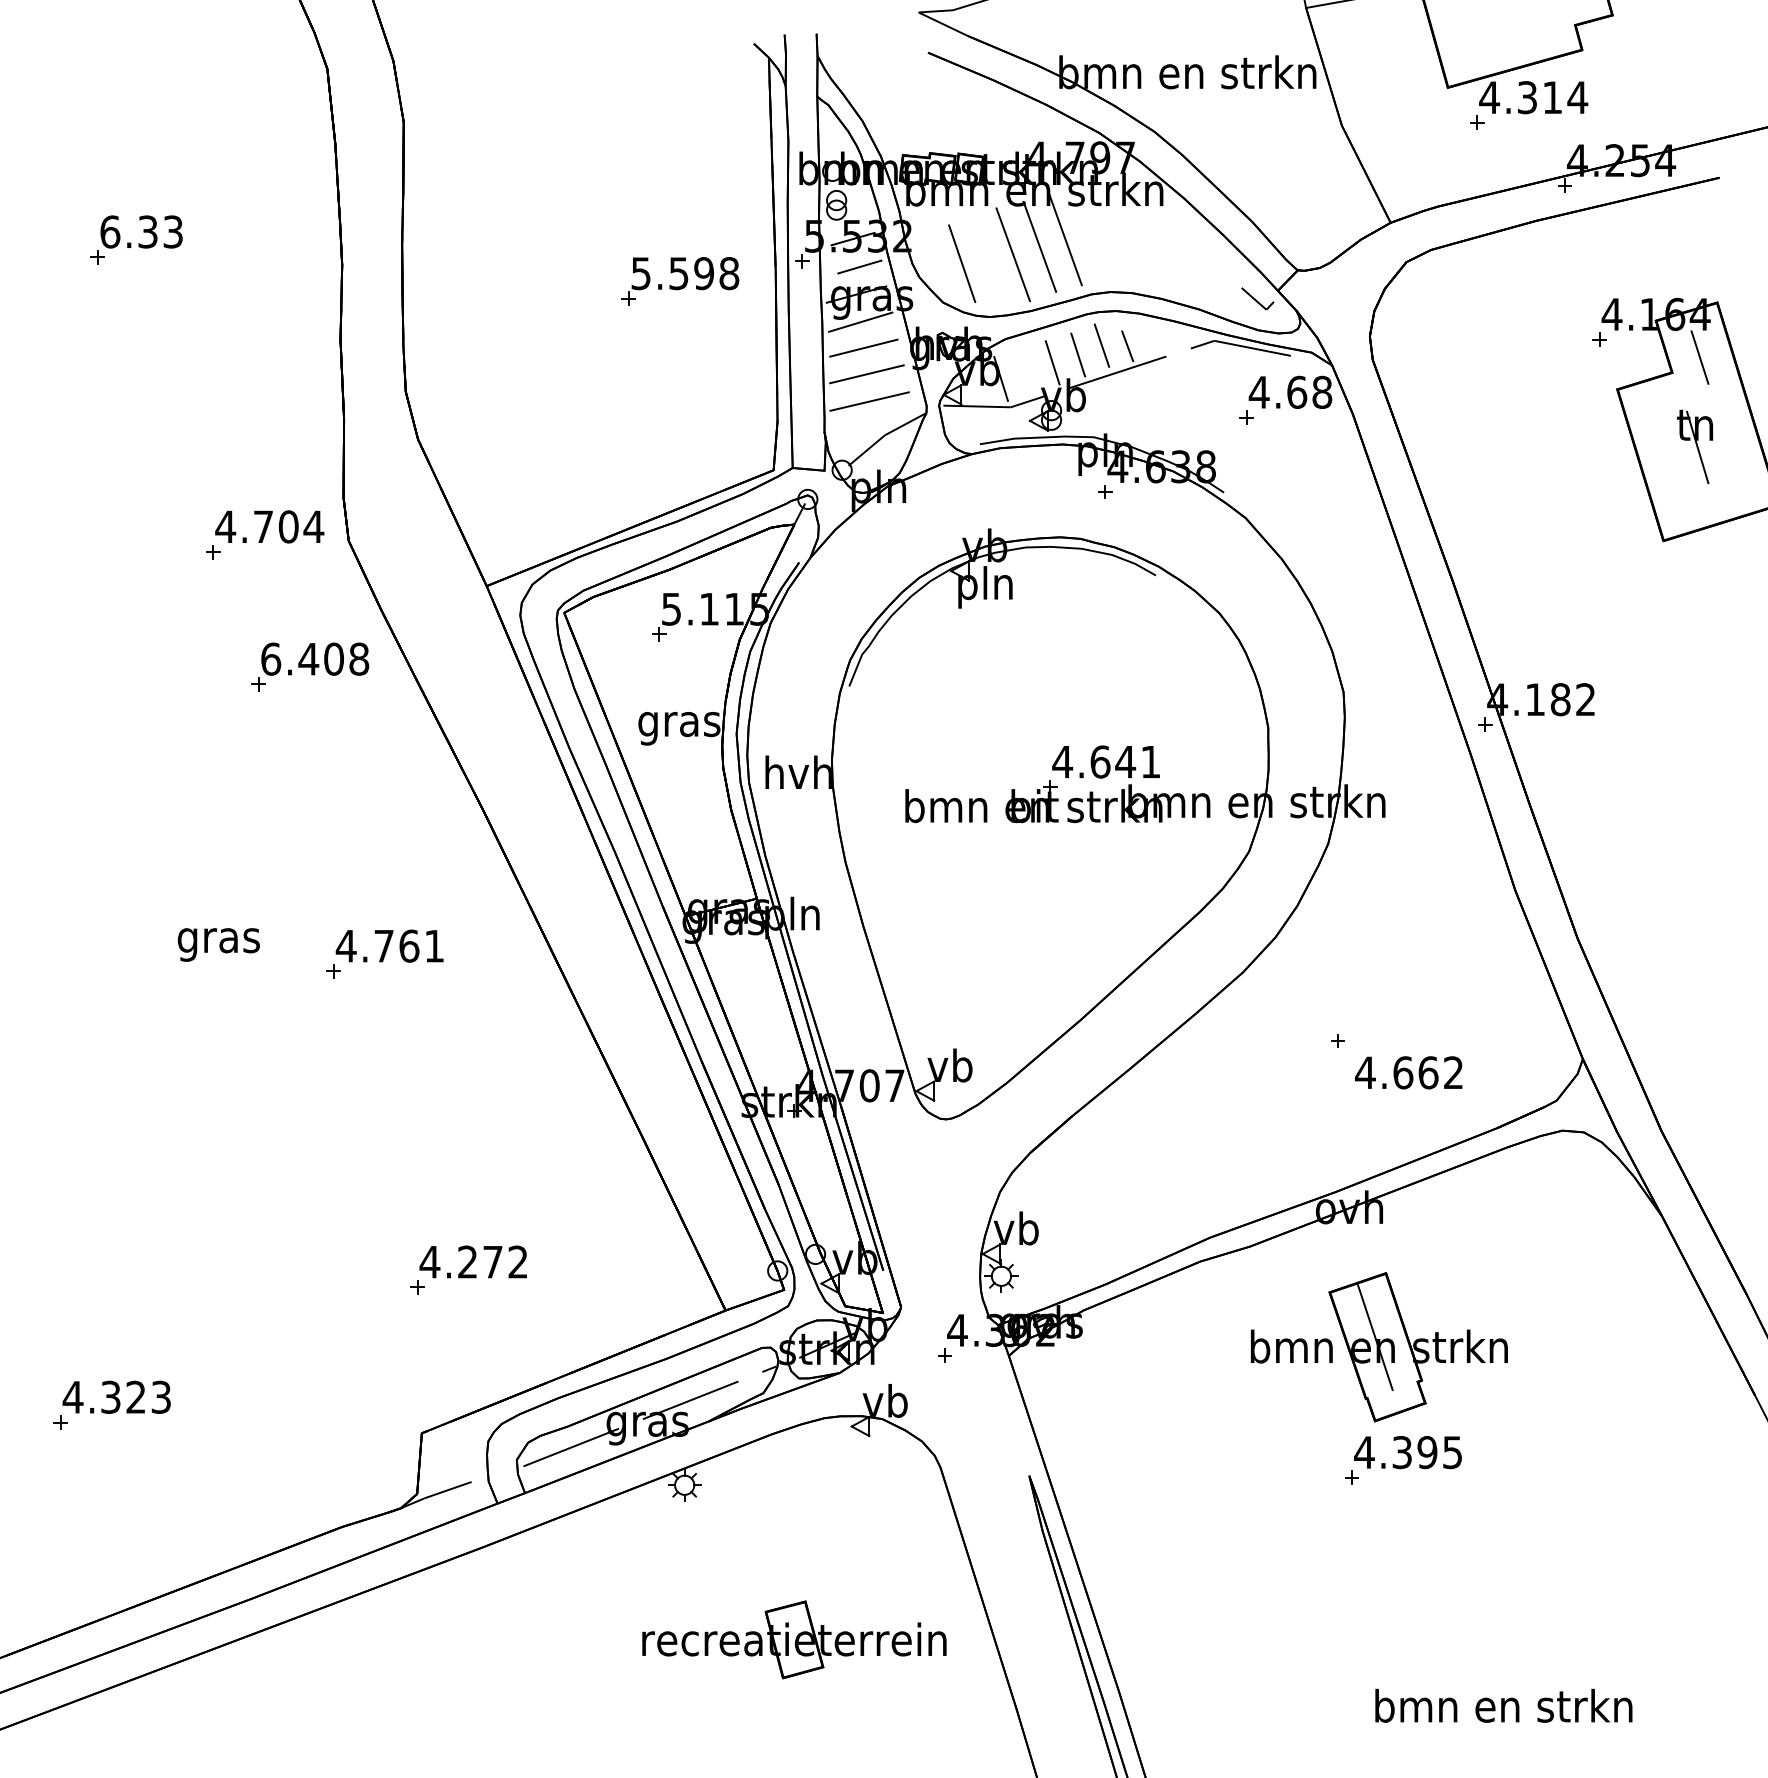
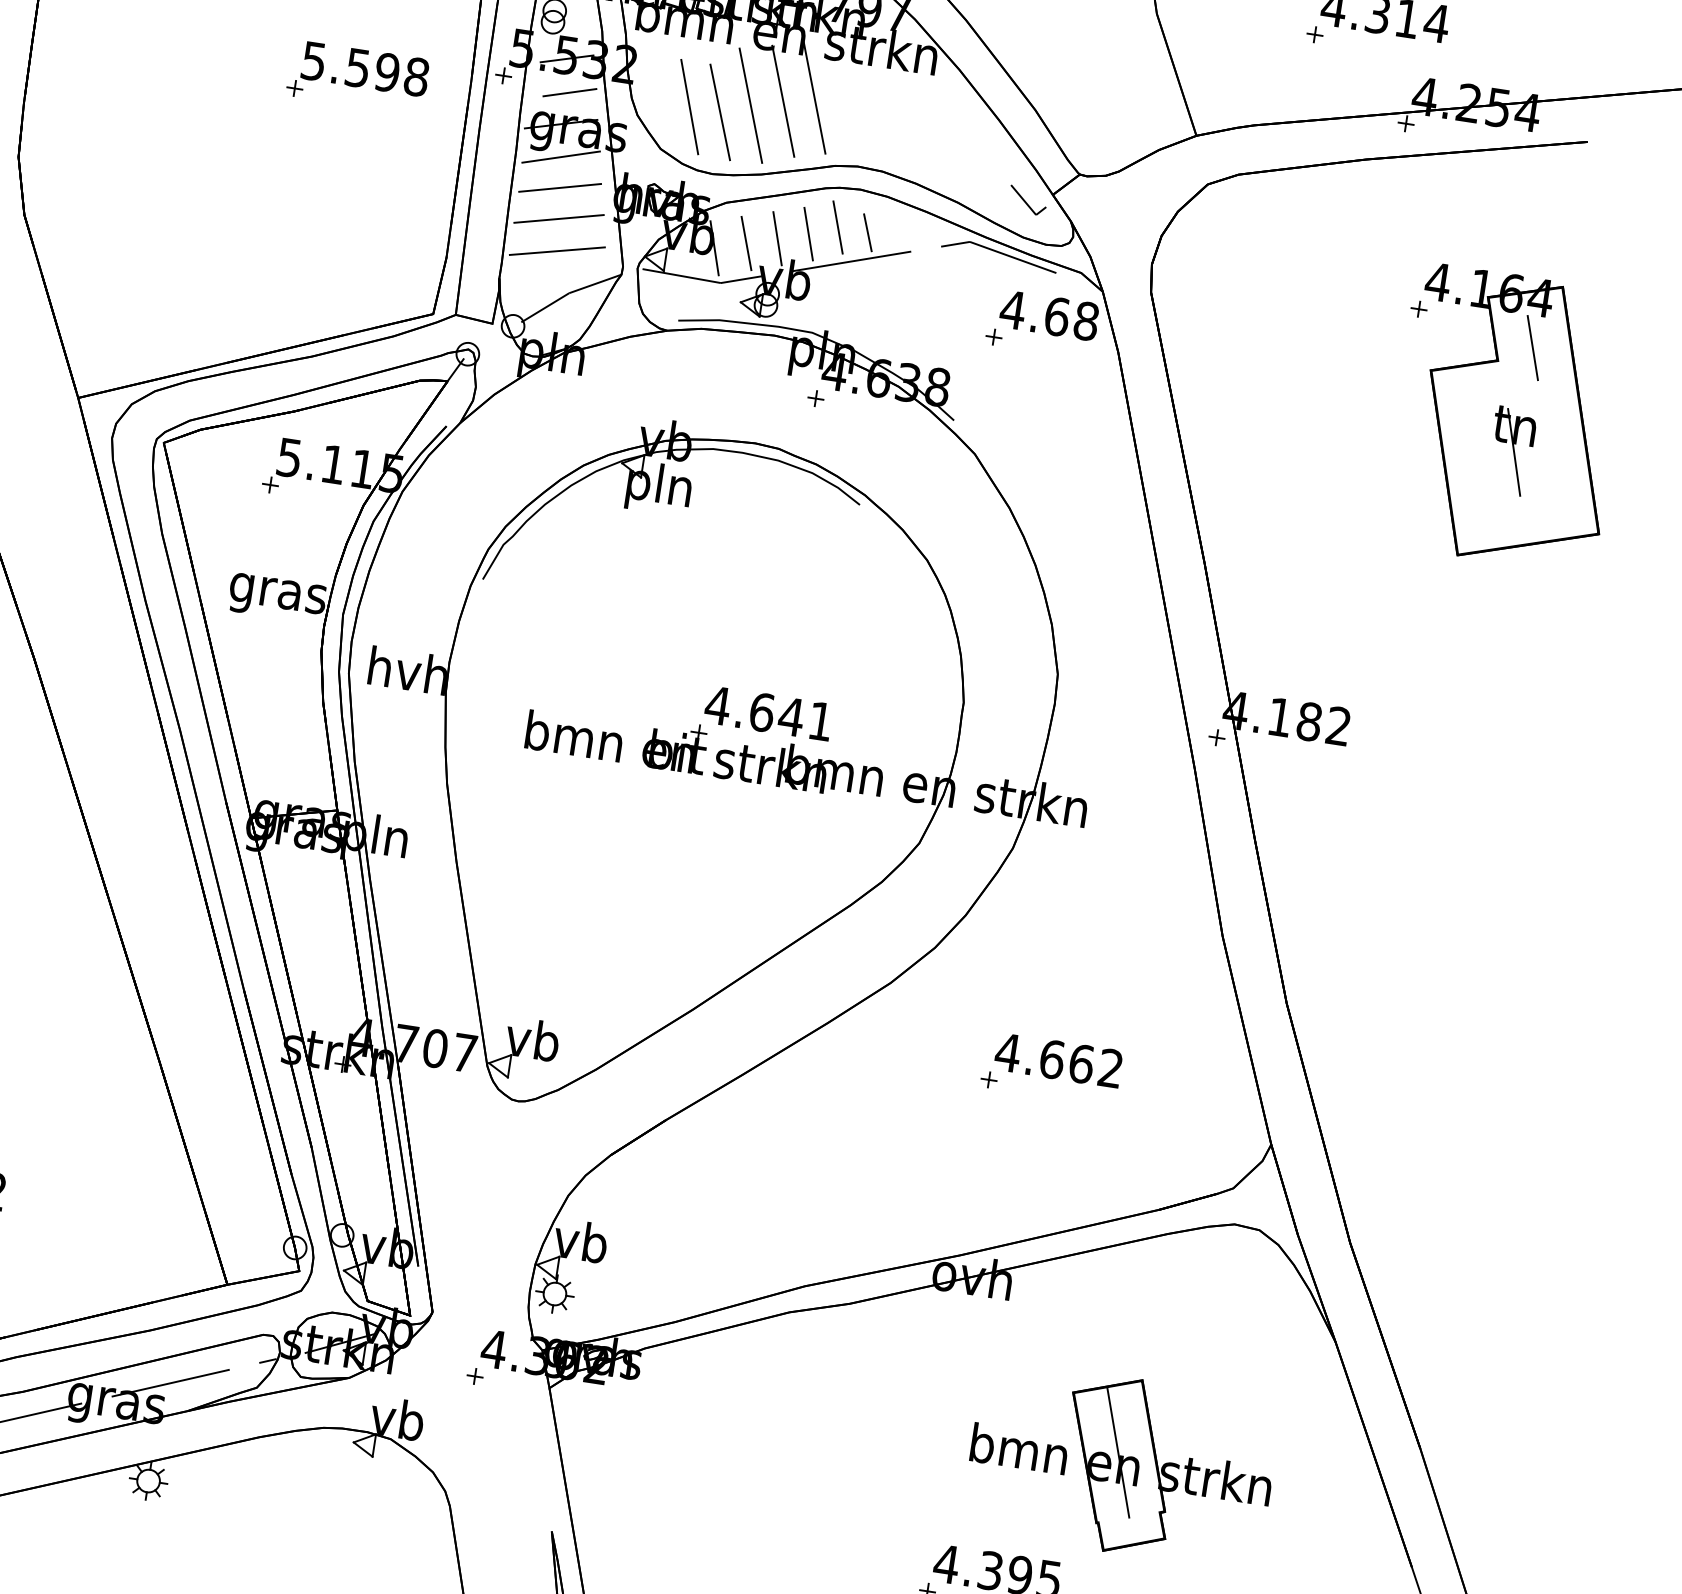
line: (988, 263) -> (720, 111), added
line: (1026, 370) -> (745, 242), added
text: (1408, 1072) -> (1058, 1060), moved
part: (1379, 1347) -> (1121, 1465), moved

